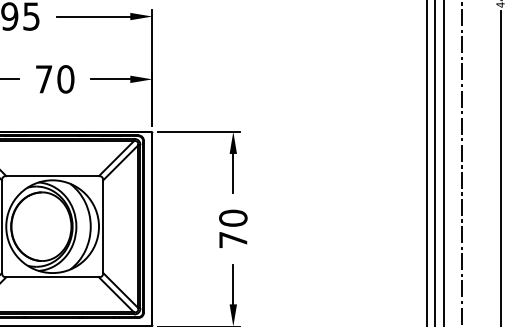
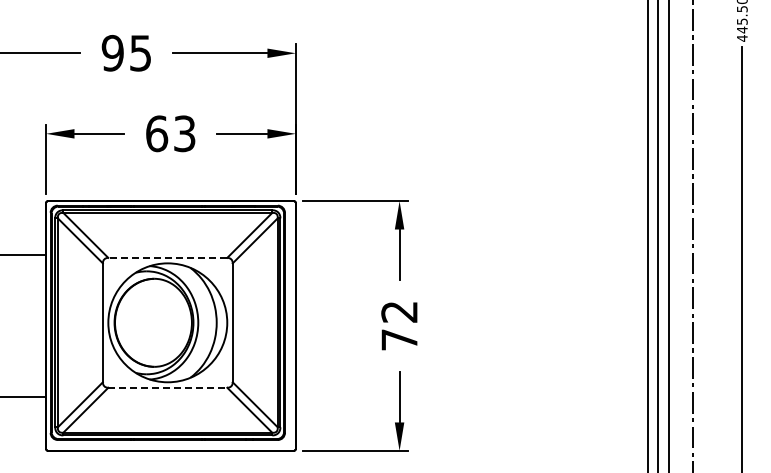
text: (54, 79) -> (170, 133), 70 -> 63
line: (52, 175) -> (167, 257), solid -> dashed
text: (233, 217) -> (399, 311), 70 -> 72
line: (52, 277) -> (167, 387), solid -> dashed

